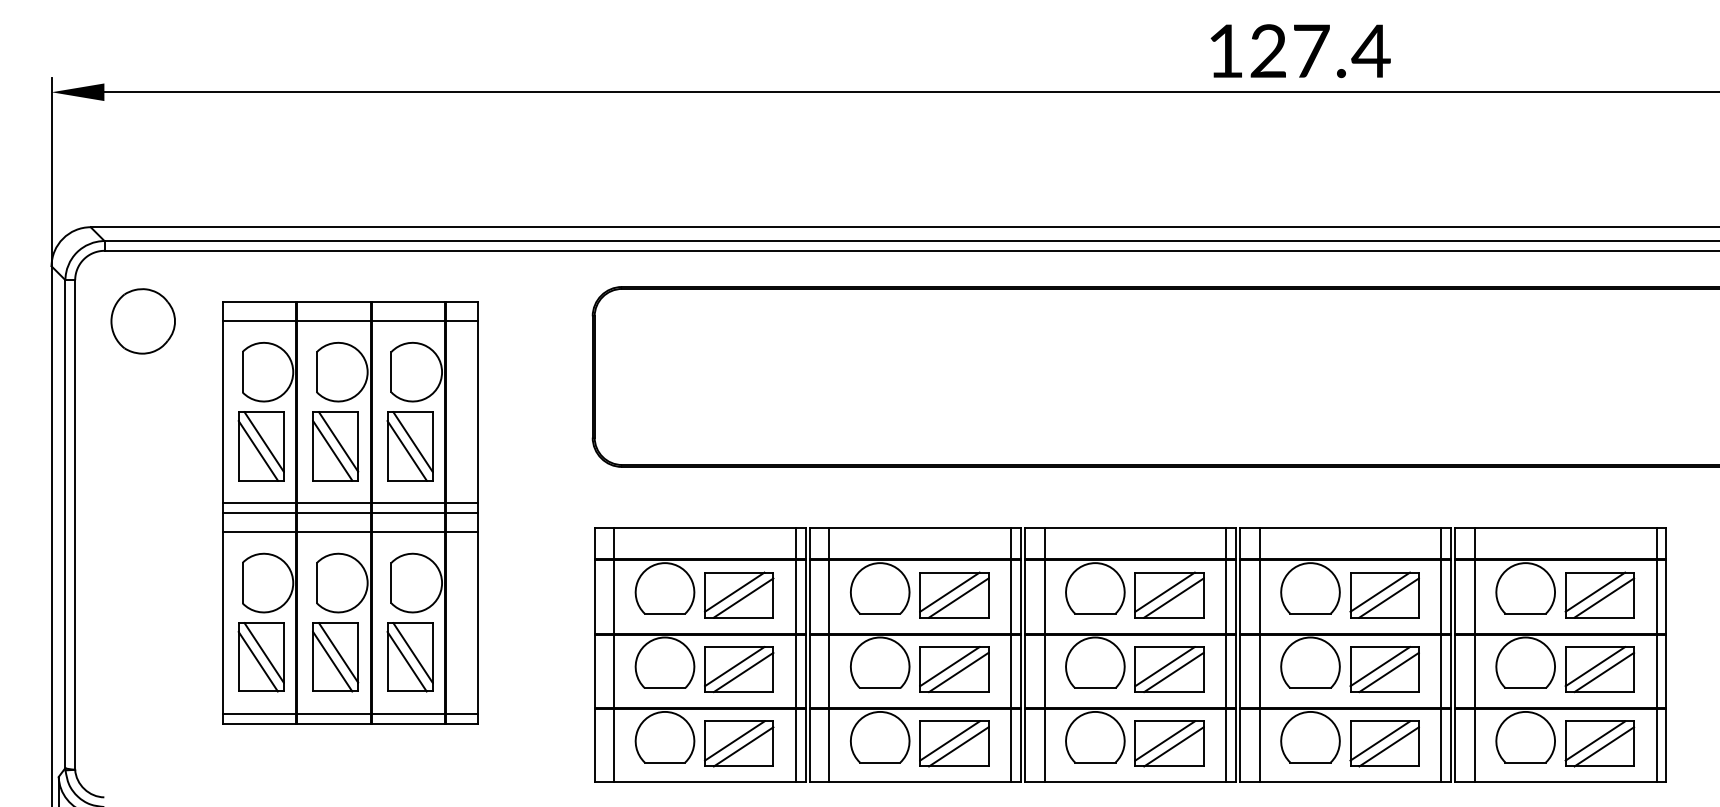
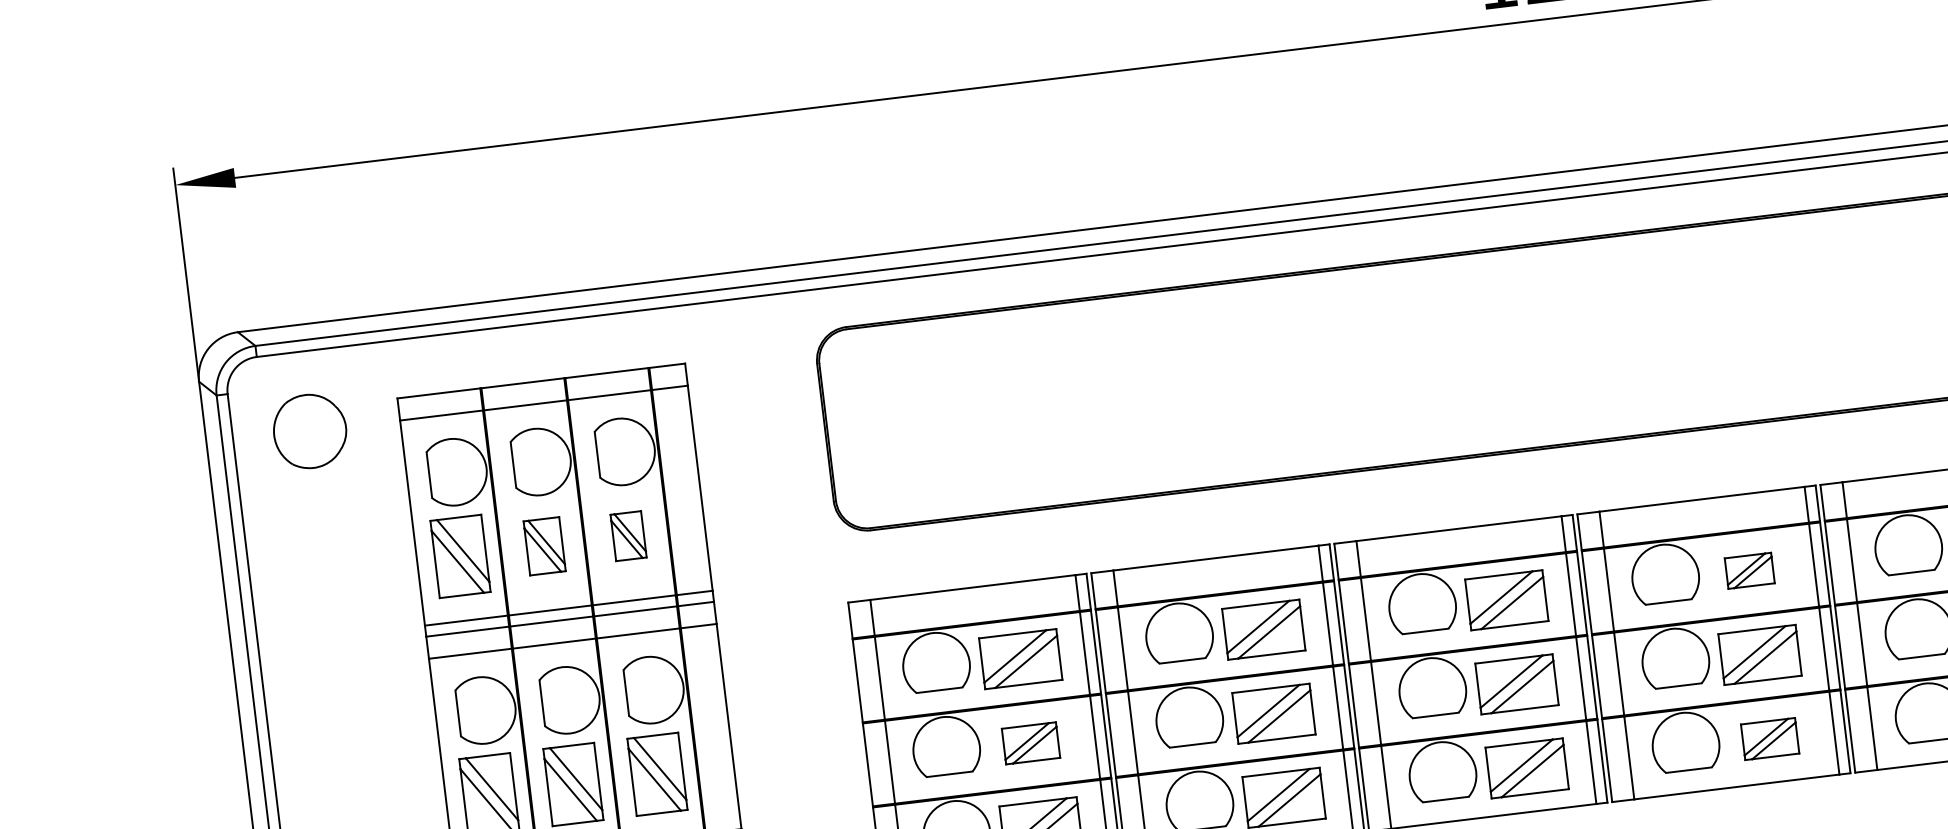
part: (335, 446) -> (544, 546), size x0.7
part: (409, 446) -> (628, 536), size x0.6
part: (1384, 594) -> (1749, 570), size x0.6
part: (739, 669) -> (1031, 743), size x0.7
part: (1384, 743) -> (1769, 738), size x0.7

